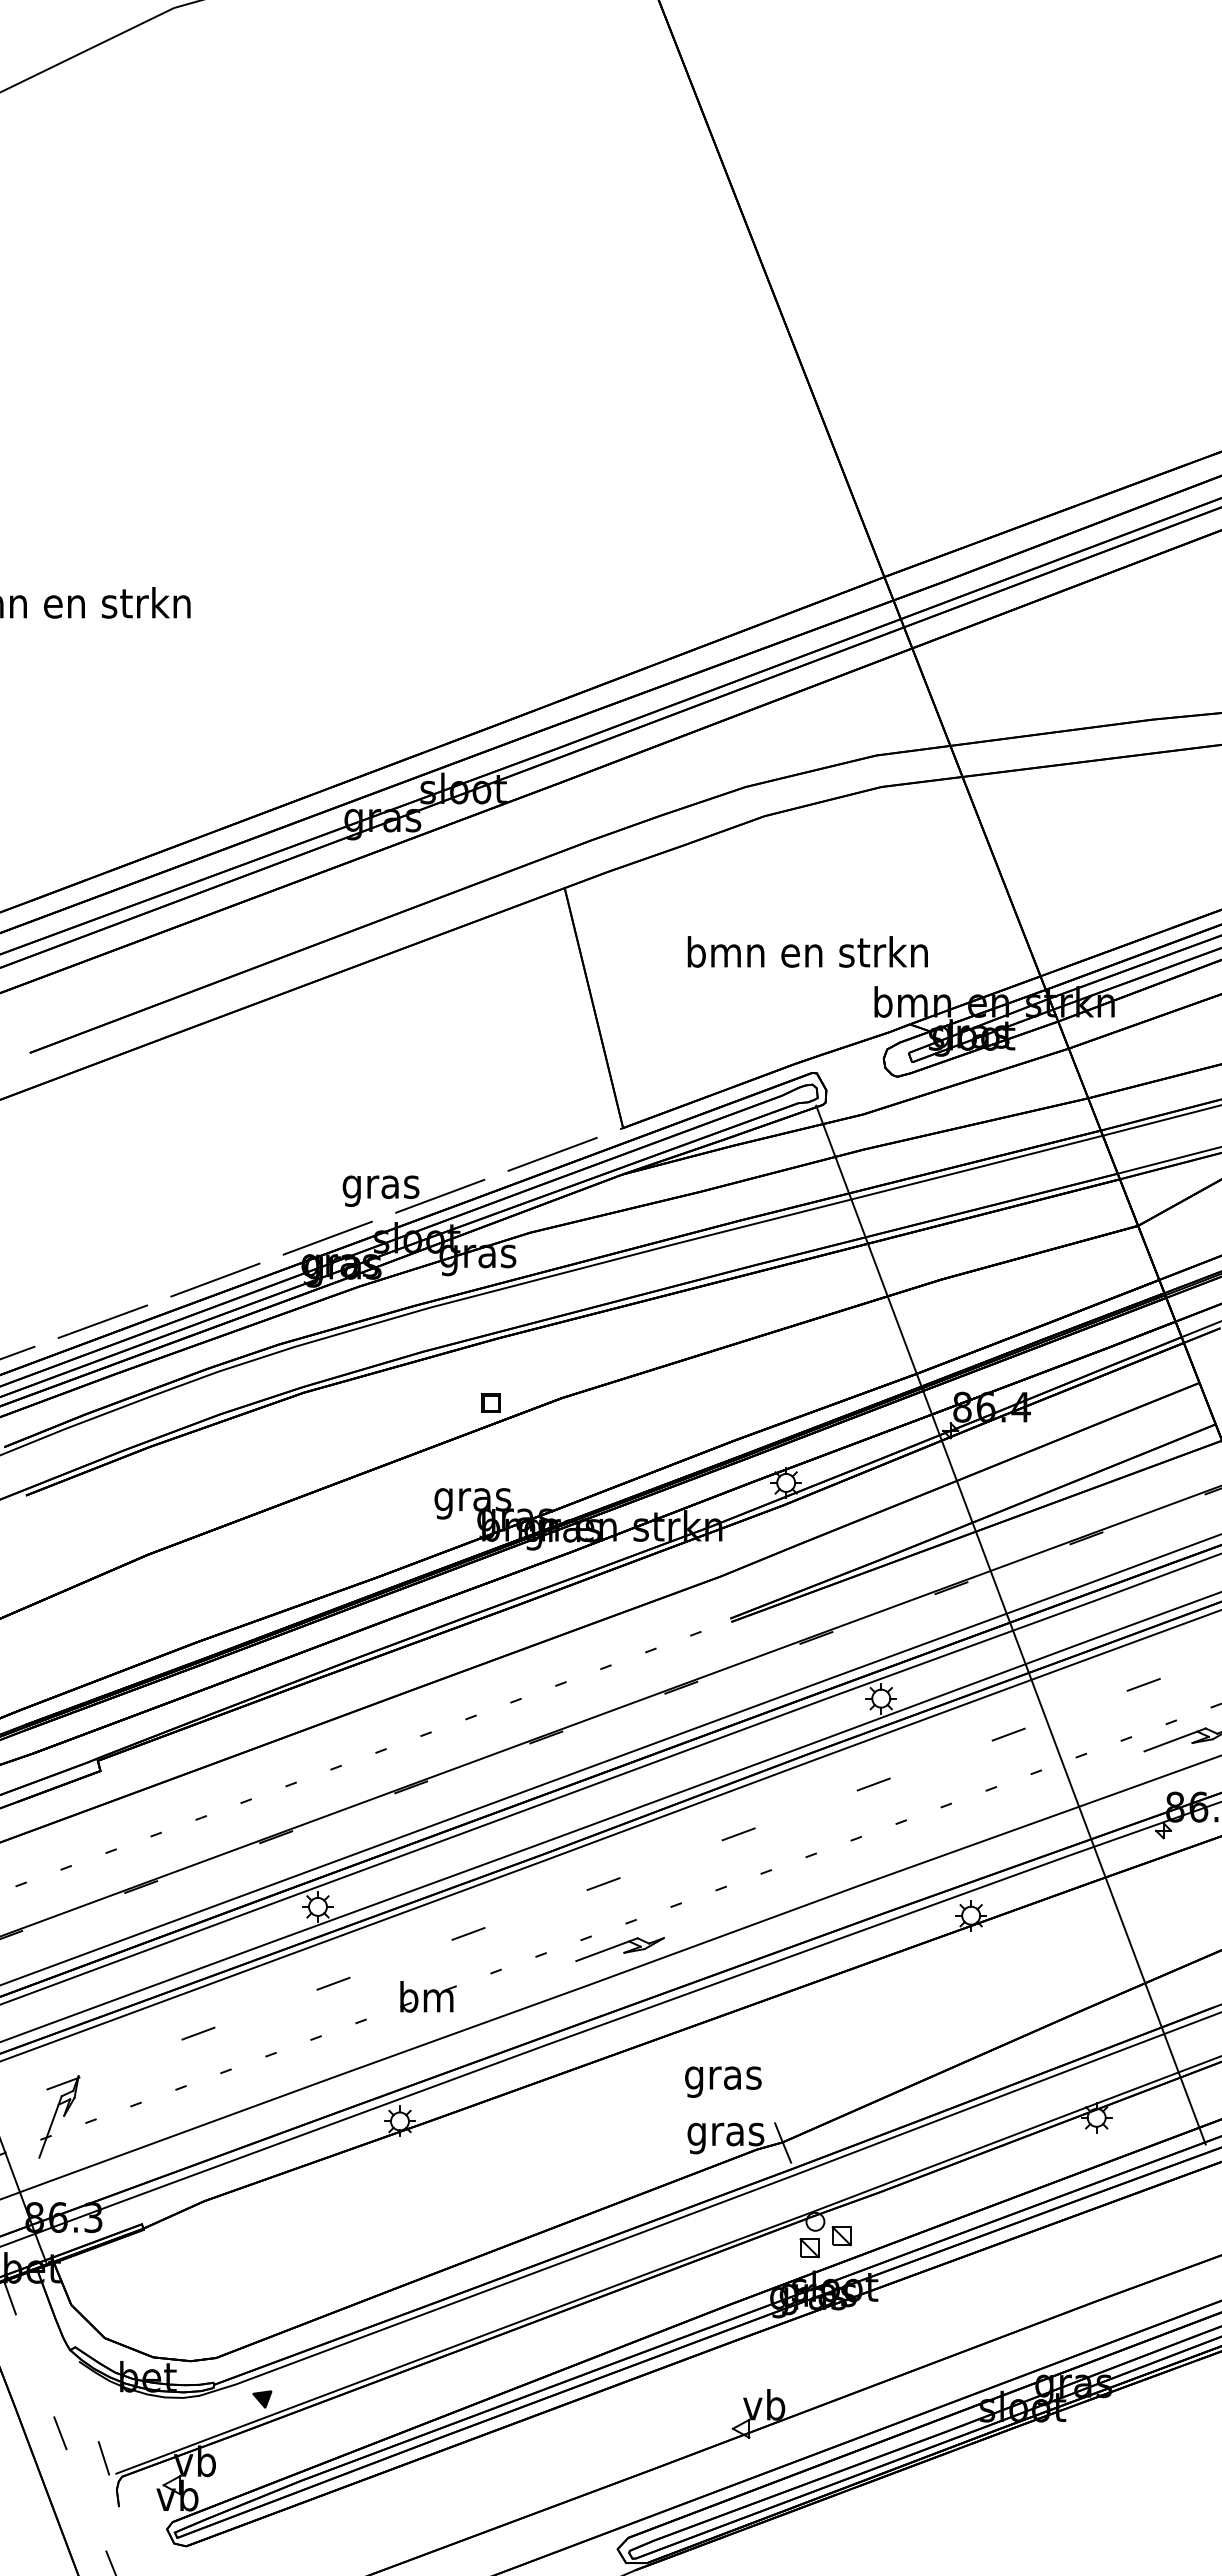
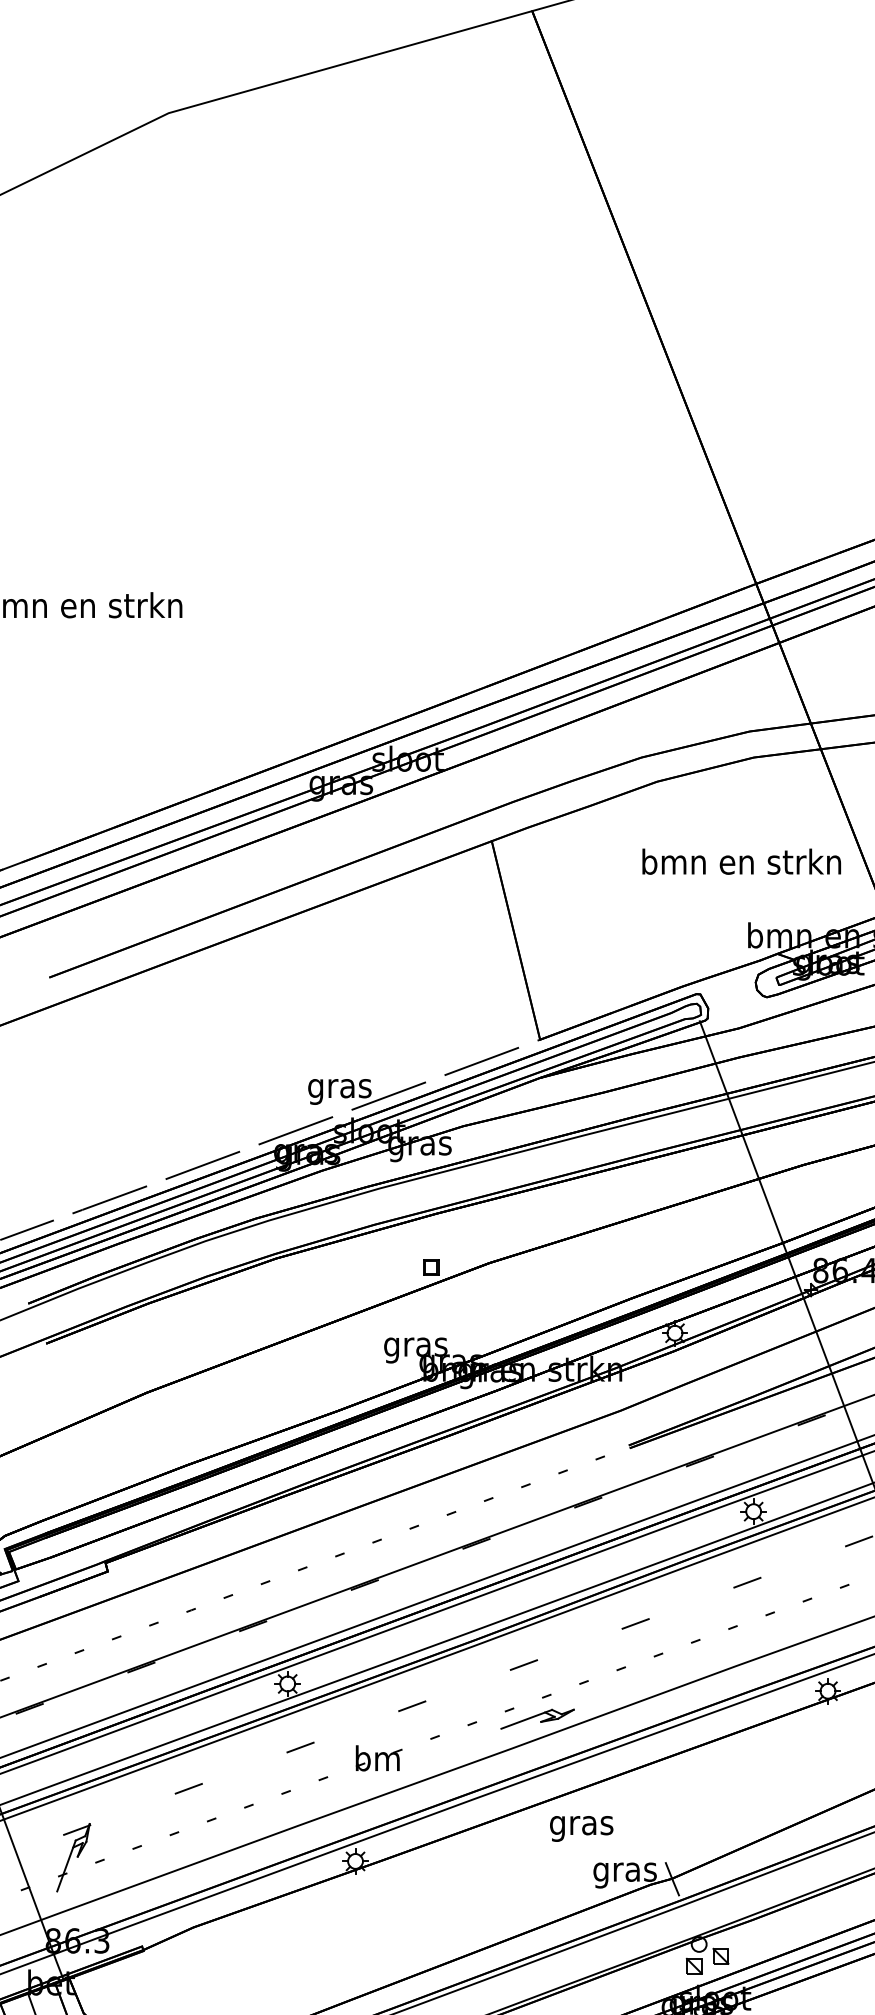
text: (807, 951) -> (741, 861), moved
text: (723, 2081) -> (581, 1828), moved

